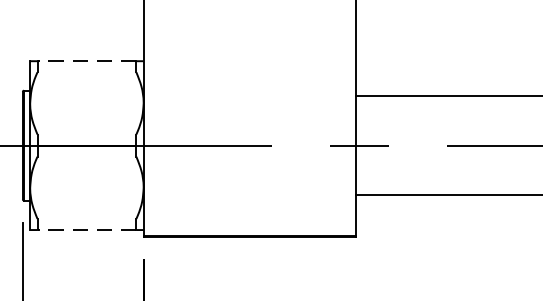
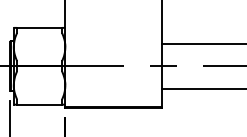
line: (86, 60) -> (39, 27), dashed -> solid
line: (86, 229) -> (39, 104), dashed -> solid

